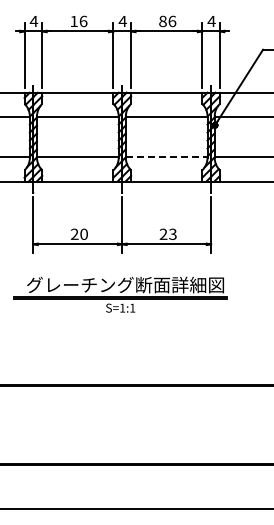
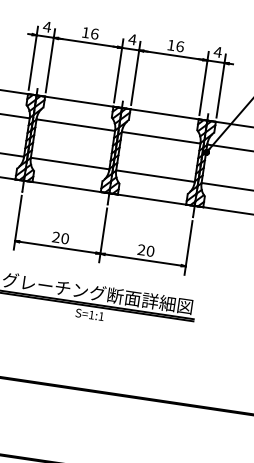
text: (162, 21) -> (170, 45), 86 -> 16
line: (166, 157) -> (155, 176), dashed -> solid
text: (172, 233) -> (150, 250), 23 -> 20

